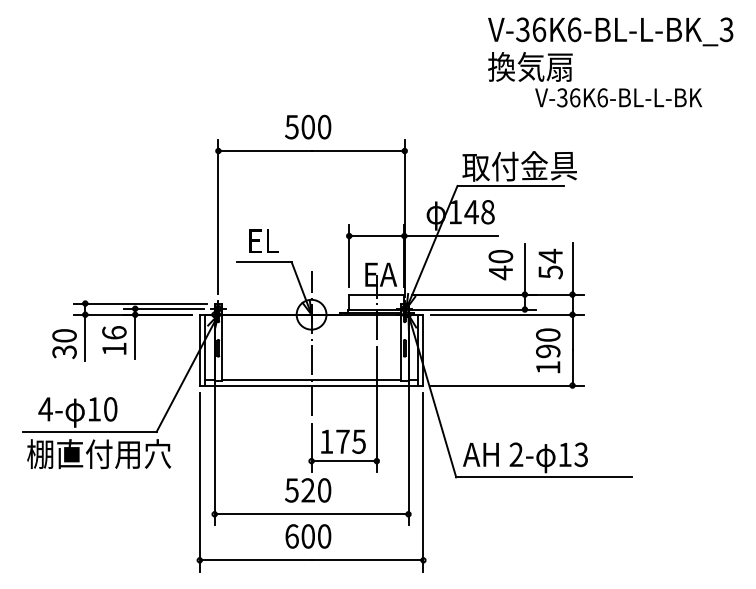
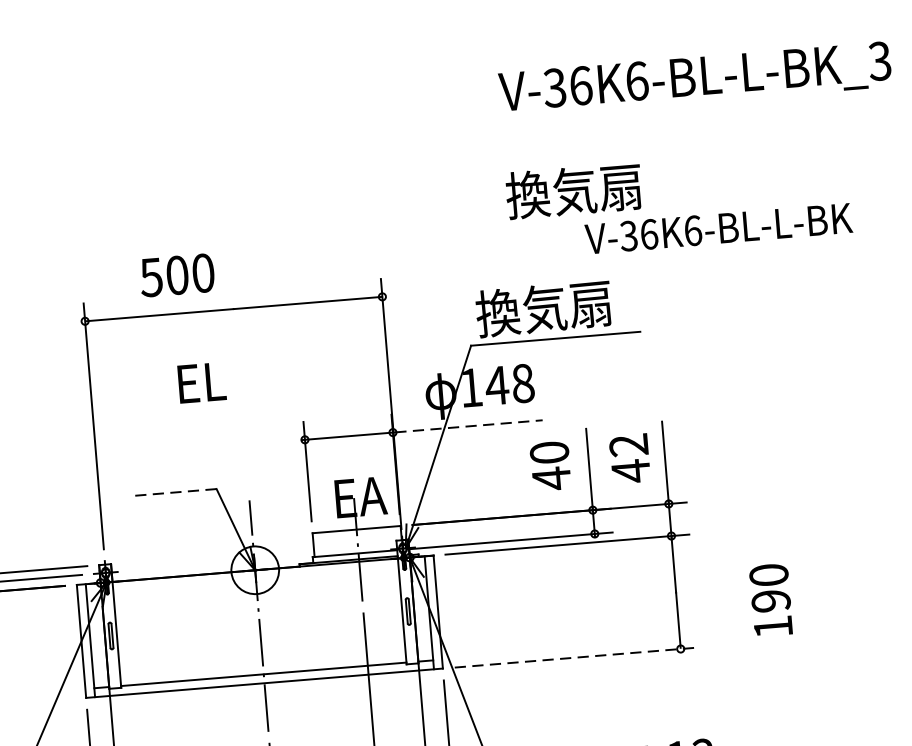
text: (595, 79) -> (679, 202), moved
text: (308, 126) -> (177, 274), moved
text: (519, 166) -> (567, 306), 取付金具 -> 換気扇
line: (452, 236) -> (469, 426), solid -> dashed
text: (263, 240) -> (201, 381), moved
line: (264, 262) -> (173, 493), solid -> dashed
text: (550, 263) -> (629, 457), 54 -> 42
text: (548, 350) -> (771, 599), moved
line: (507, 385) -> (577, 657), solid -> dashed

